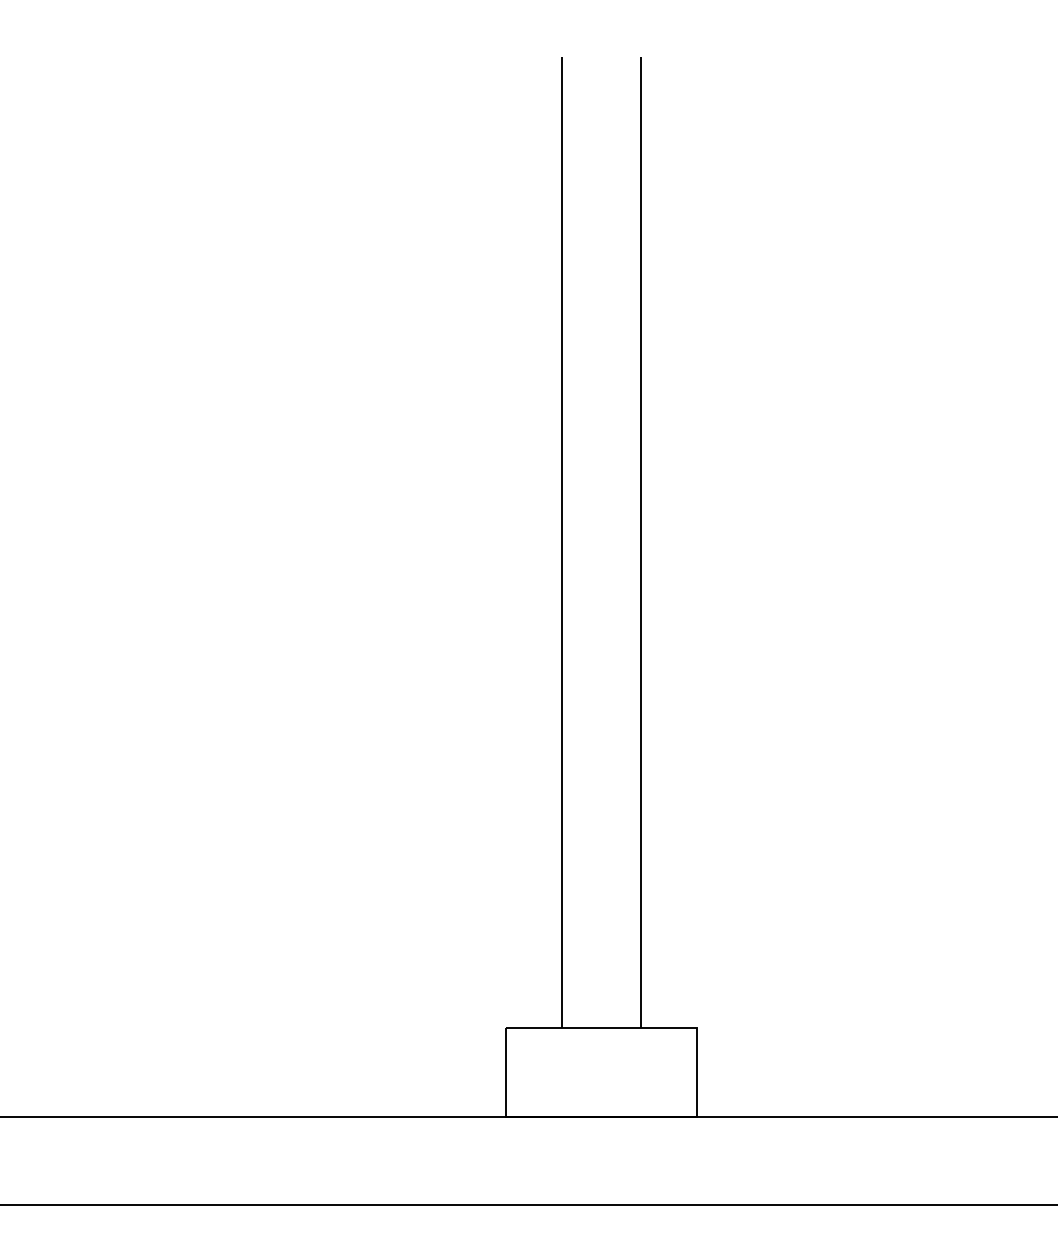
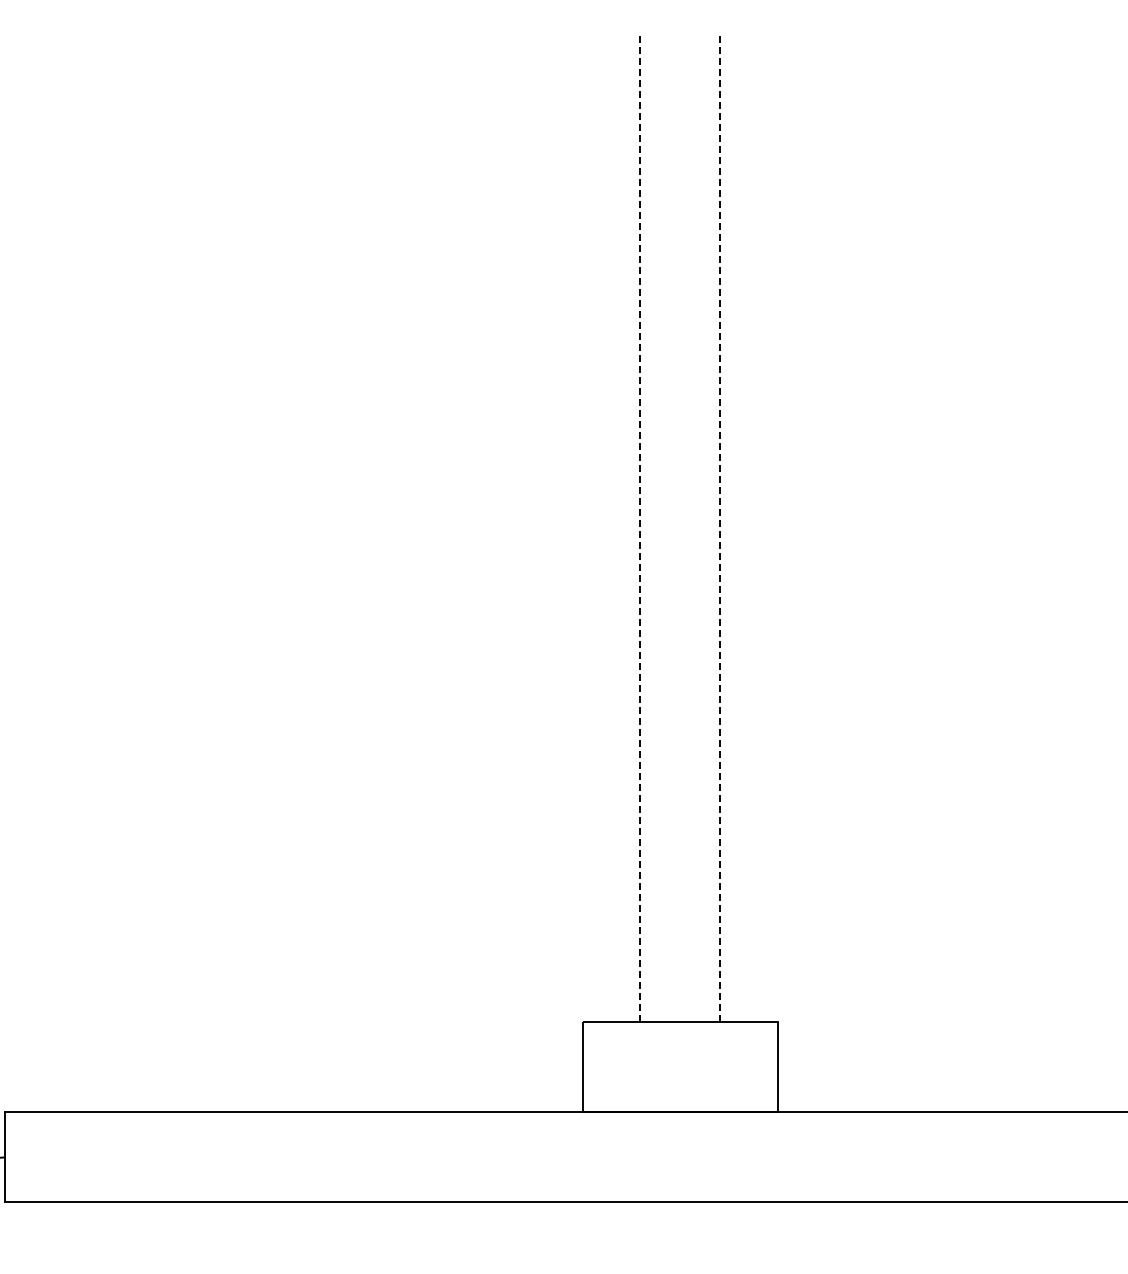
line: (562, 542) -> (640, 527), solid -> dashed
line: (640, 542) -> (720, 527), solid -> dashed

